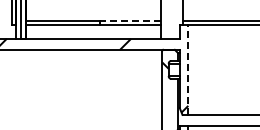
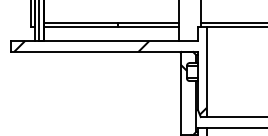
line: (130, 20) -> (148, 22), dashed -> solid
line: (188, 70) -> (206, 72), dashed -> solid

